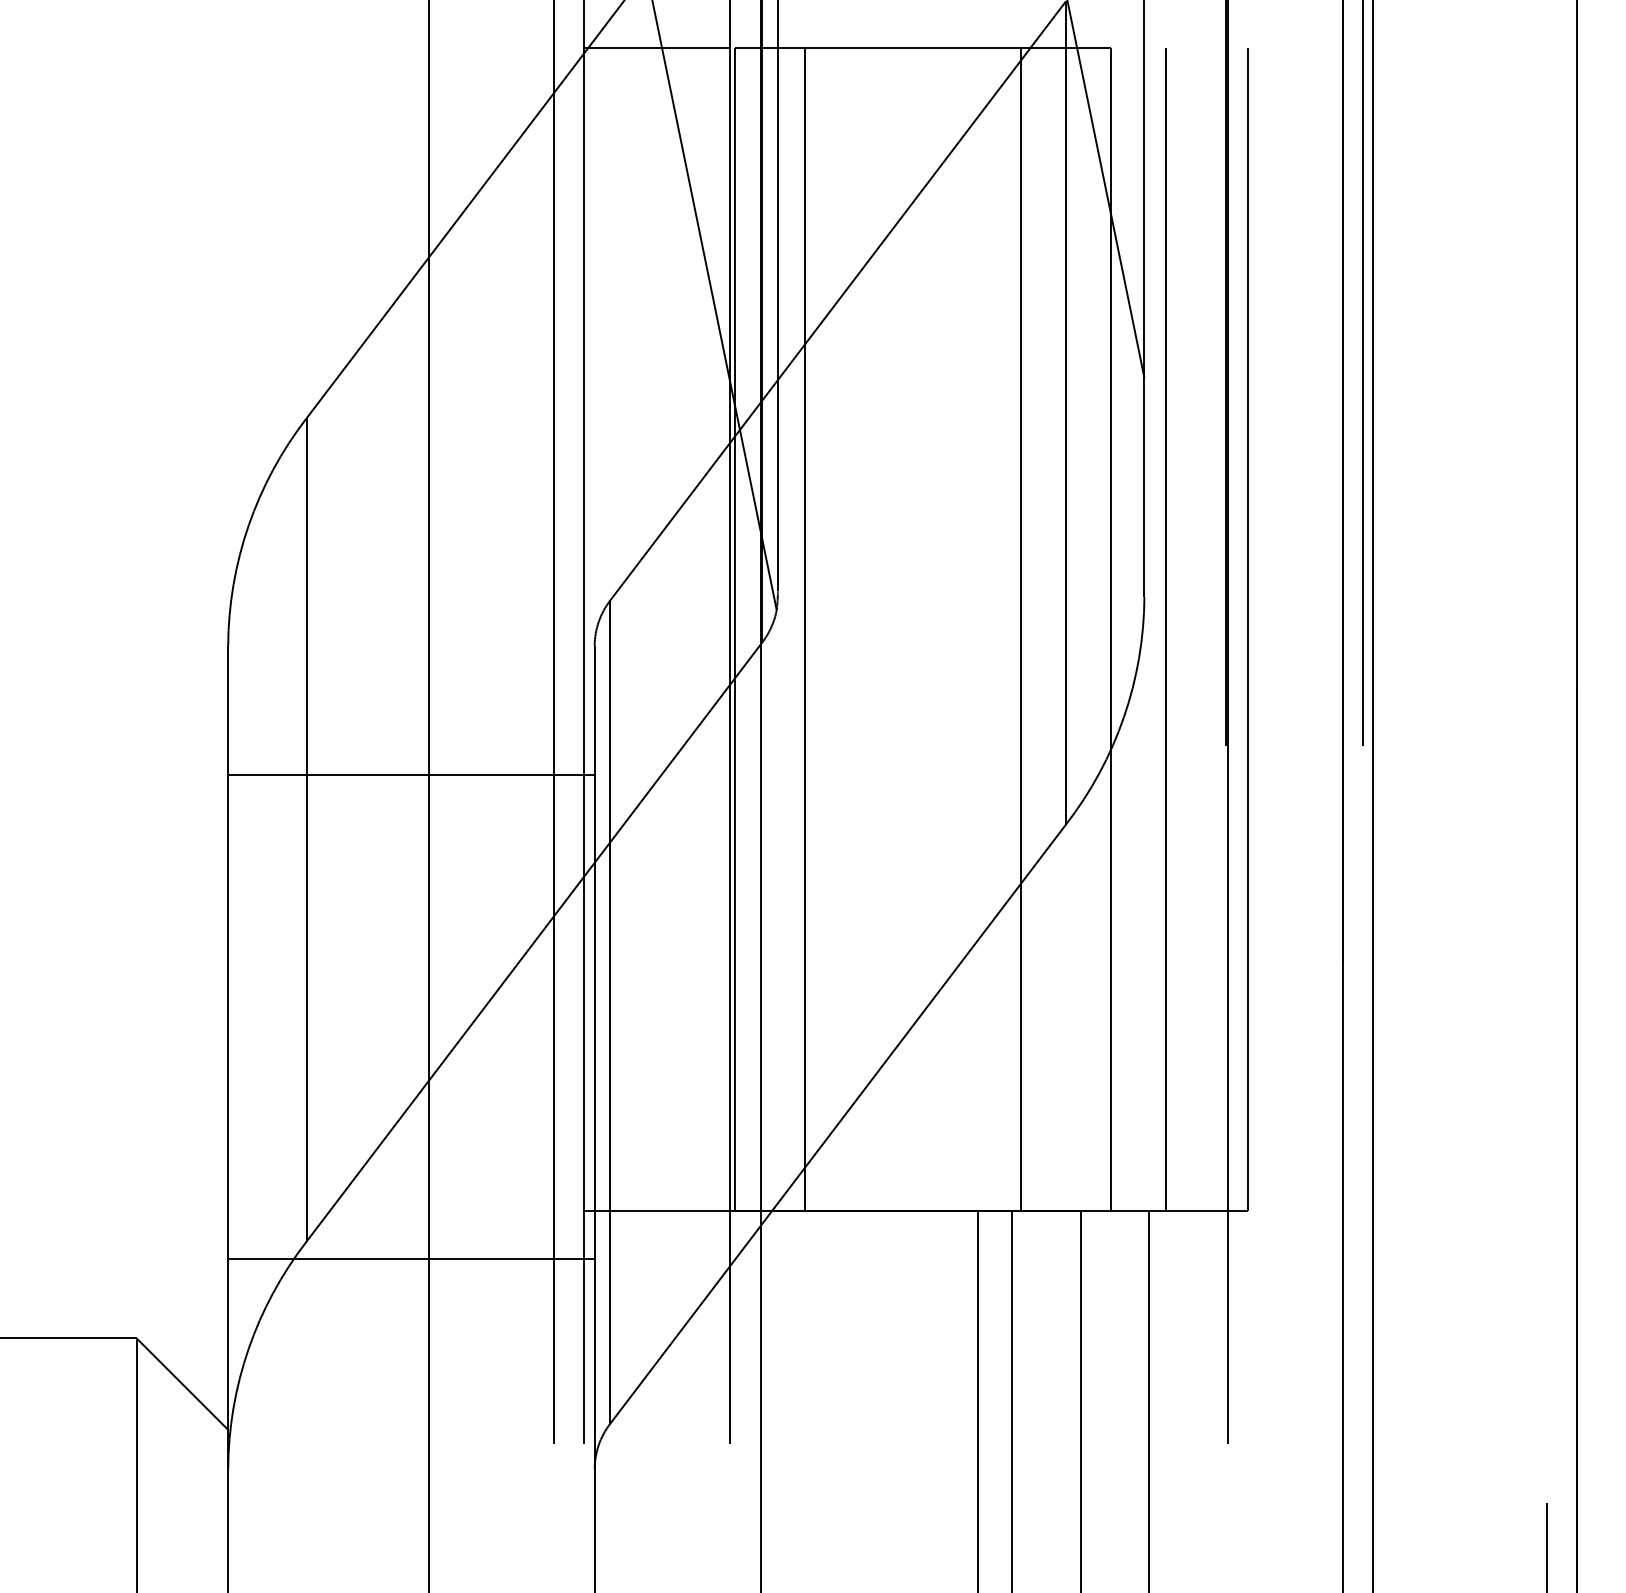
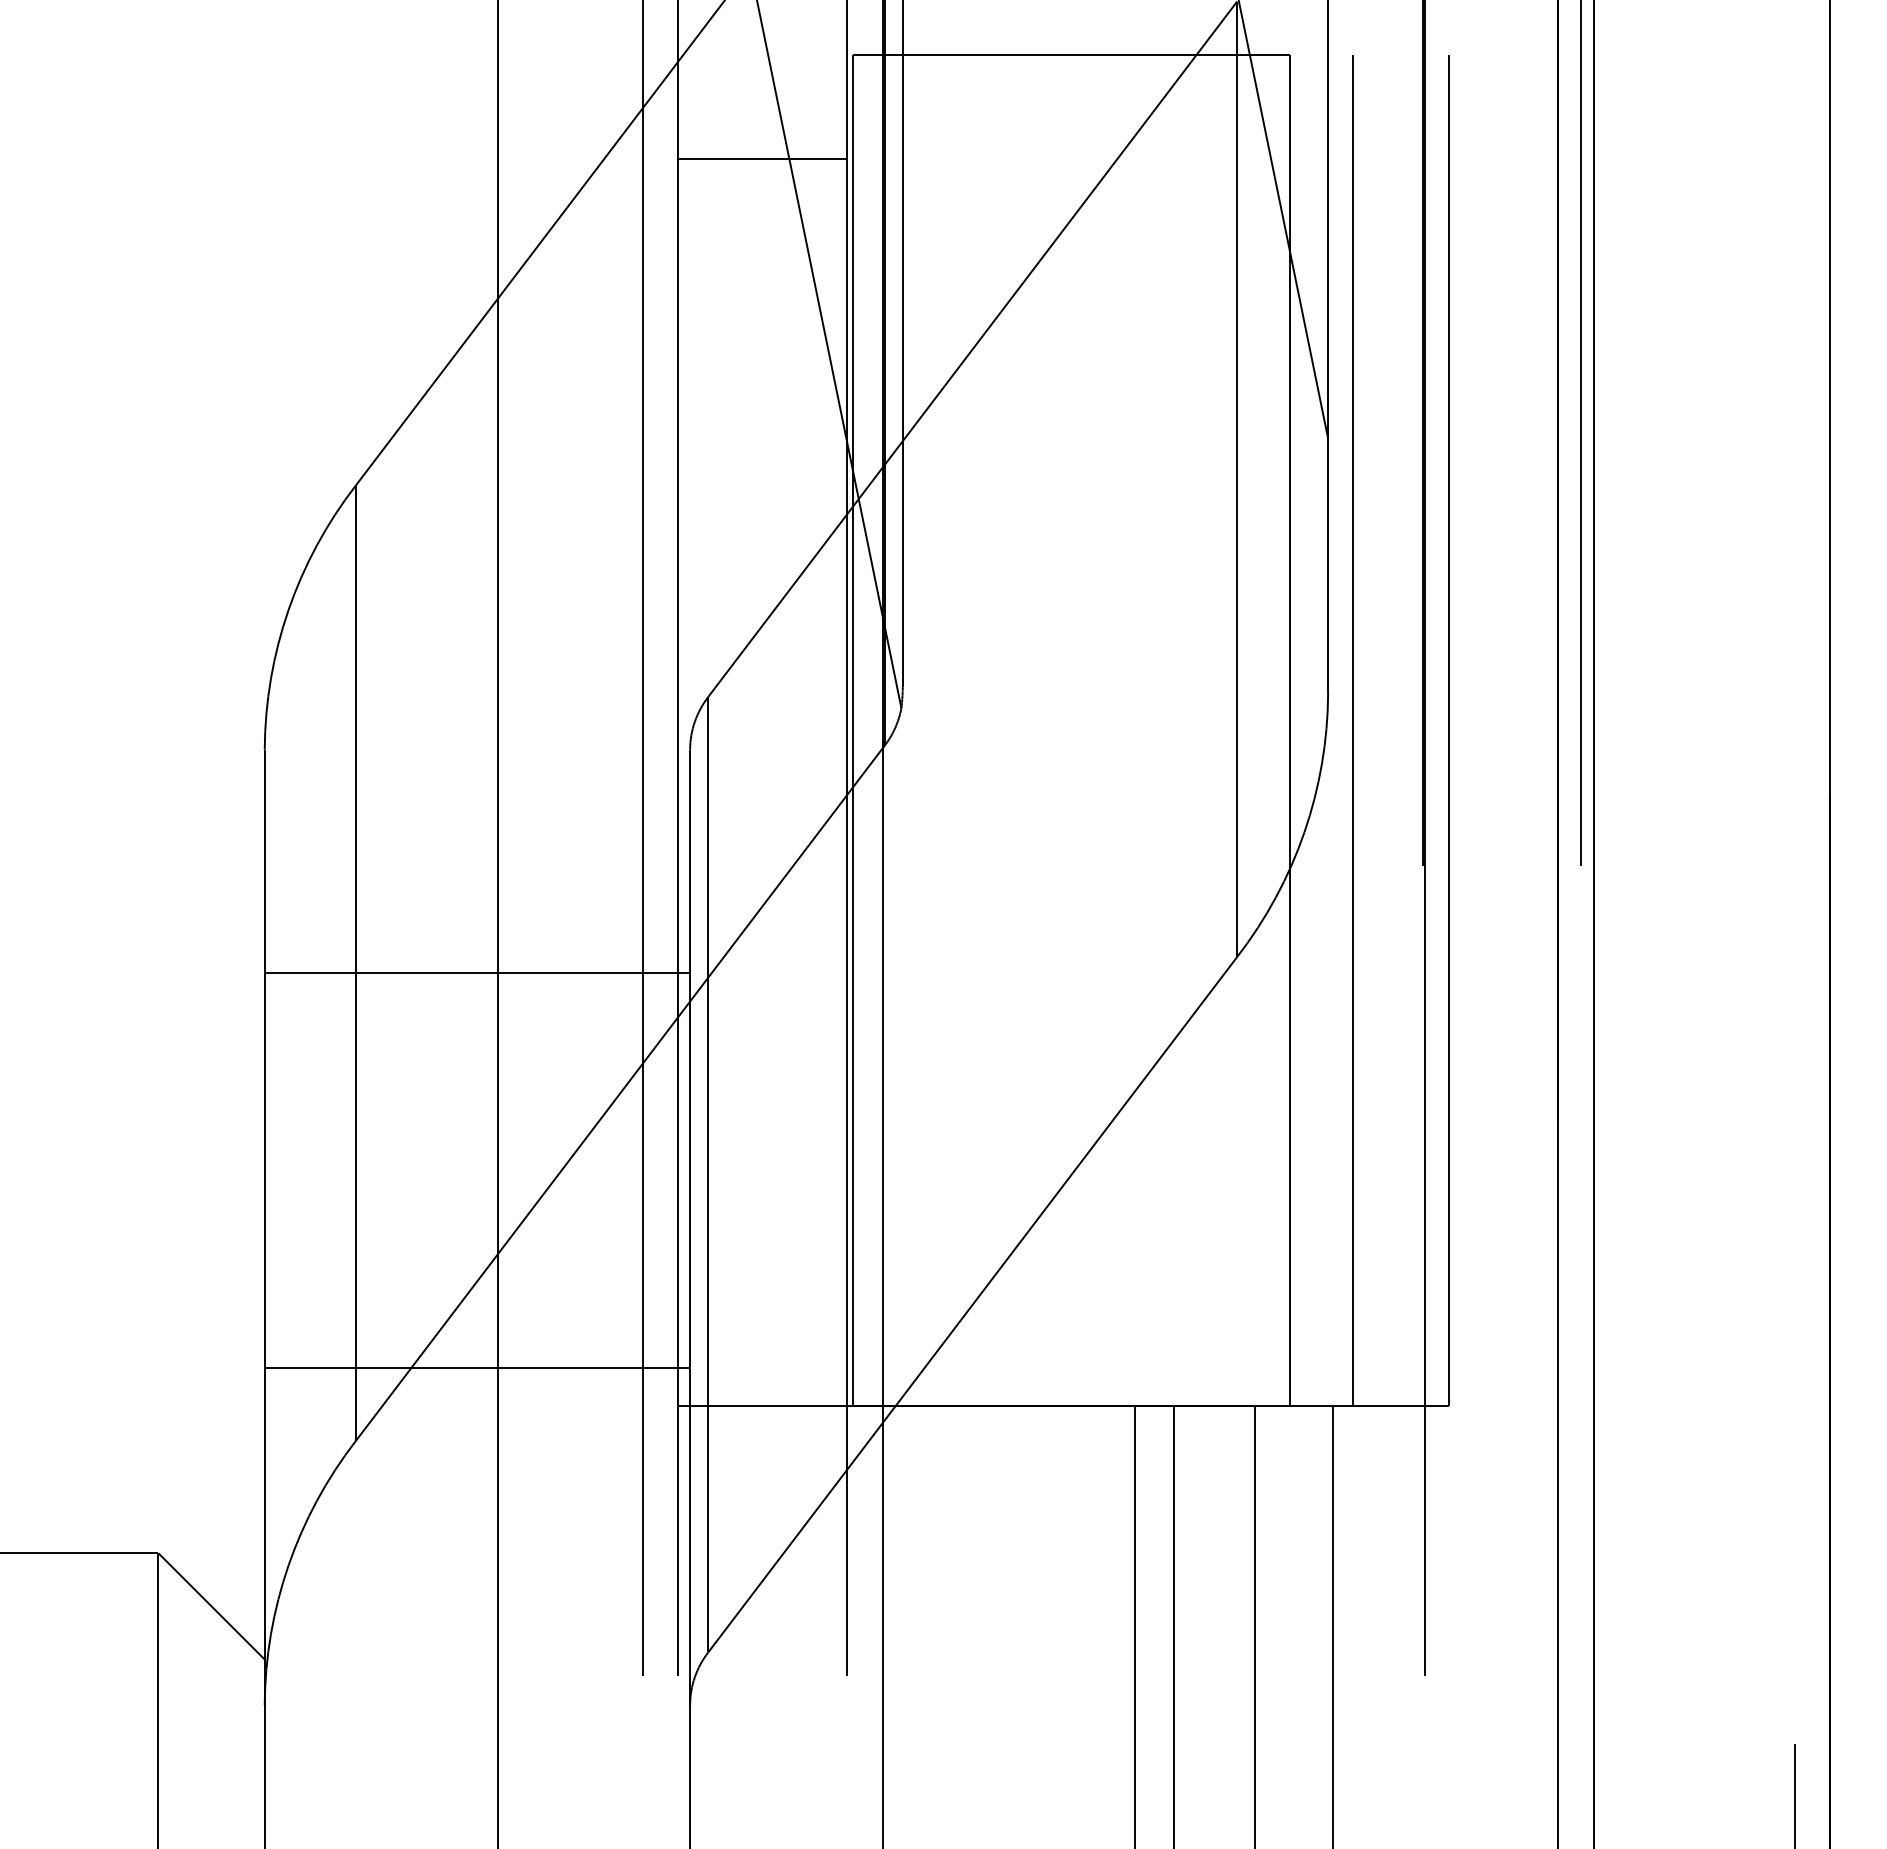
line: (656, 47) -> (761, 158), moved
line: (805, 629) -> (934, 730), removed
line: (1020, 629) -> (1184, 730), removed
line: (411, 774) -> (477, 973), moved
line: (411, 1258) -> (477, 1367), moved

